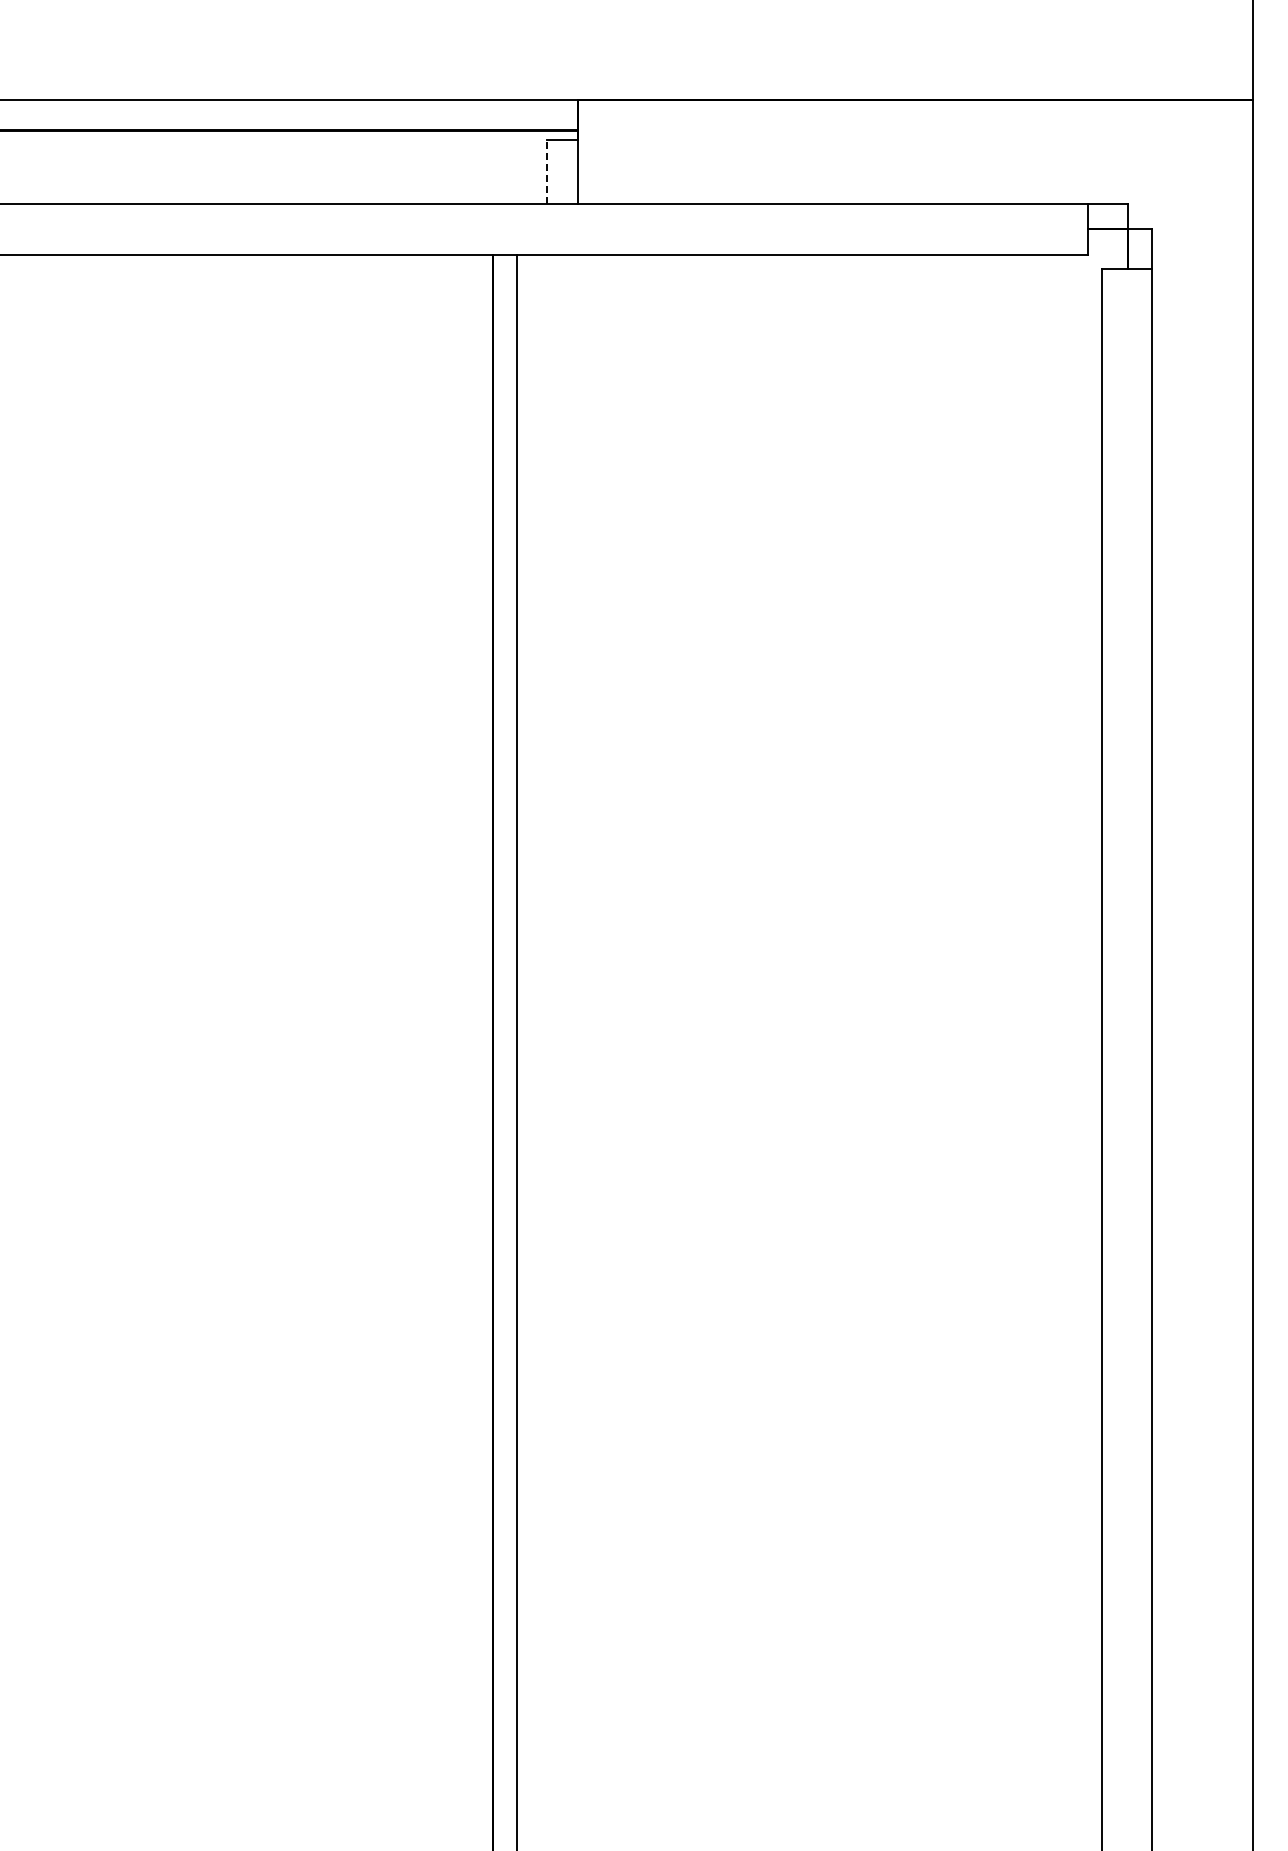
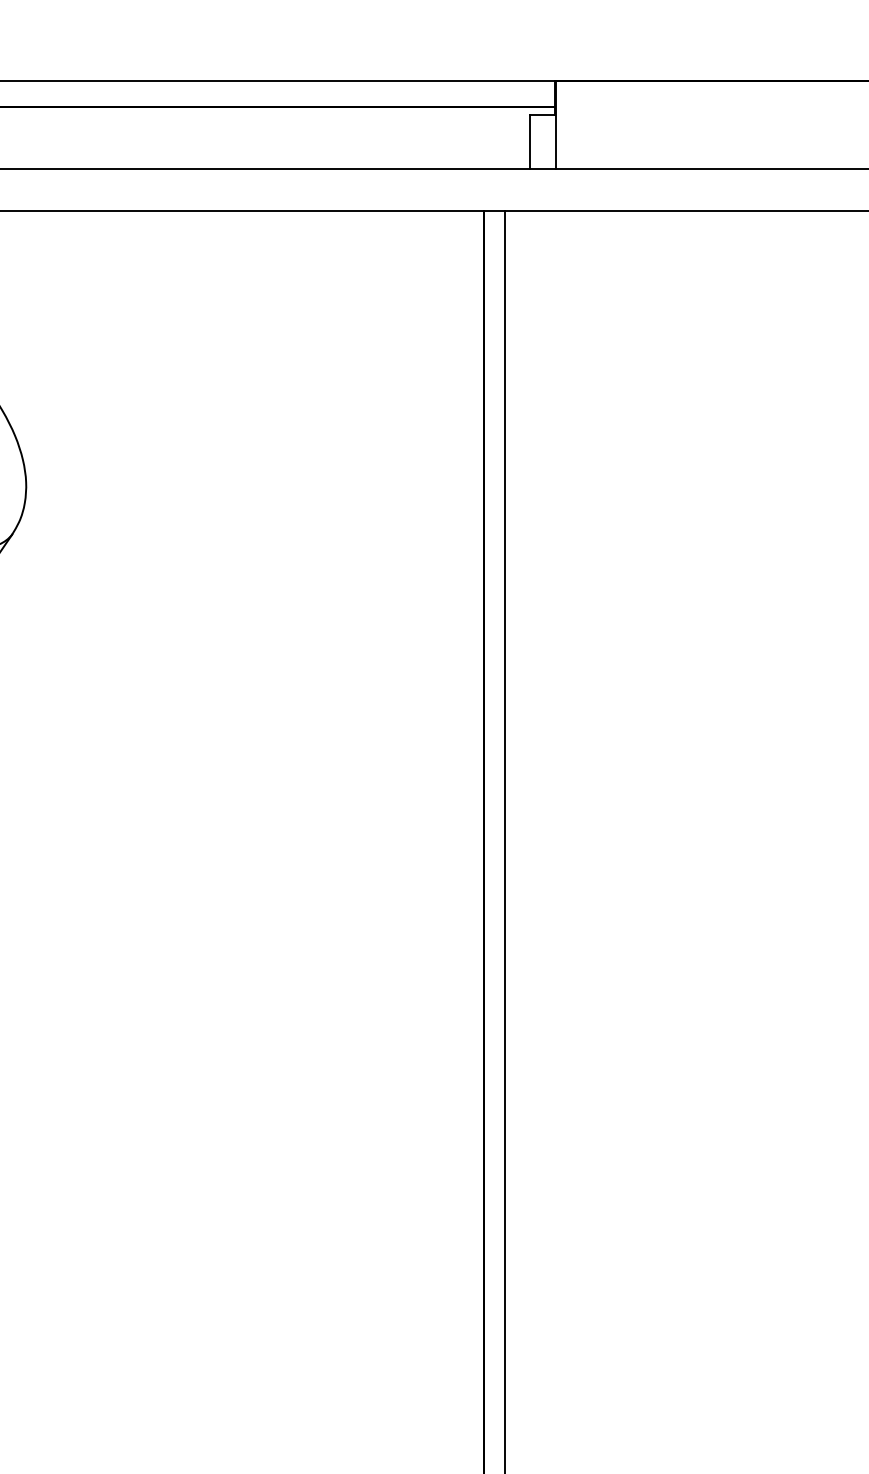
line: (547, 172) -> (530, 142), dashed -> solid

